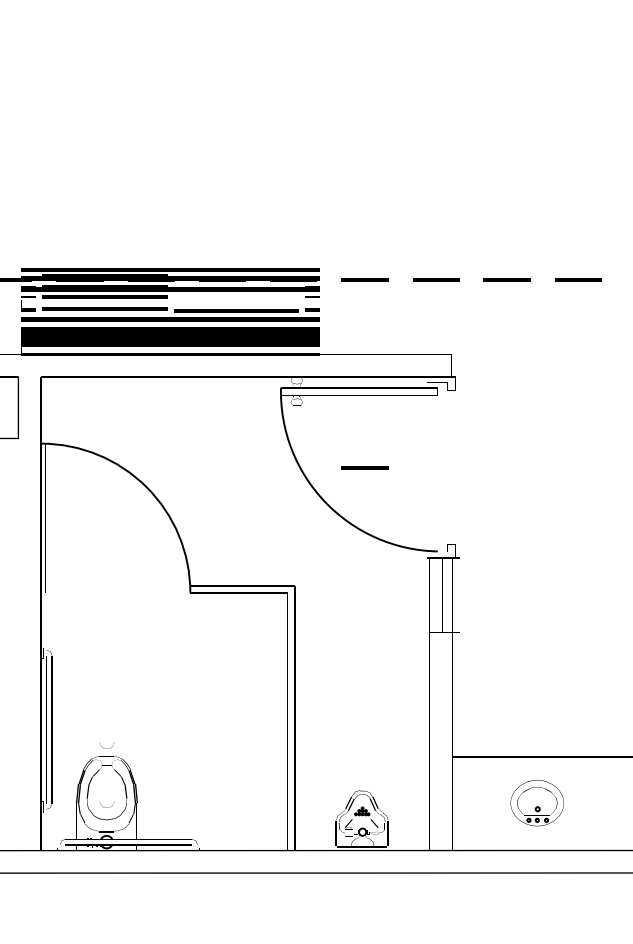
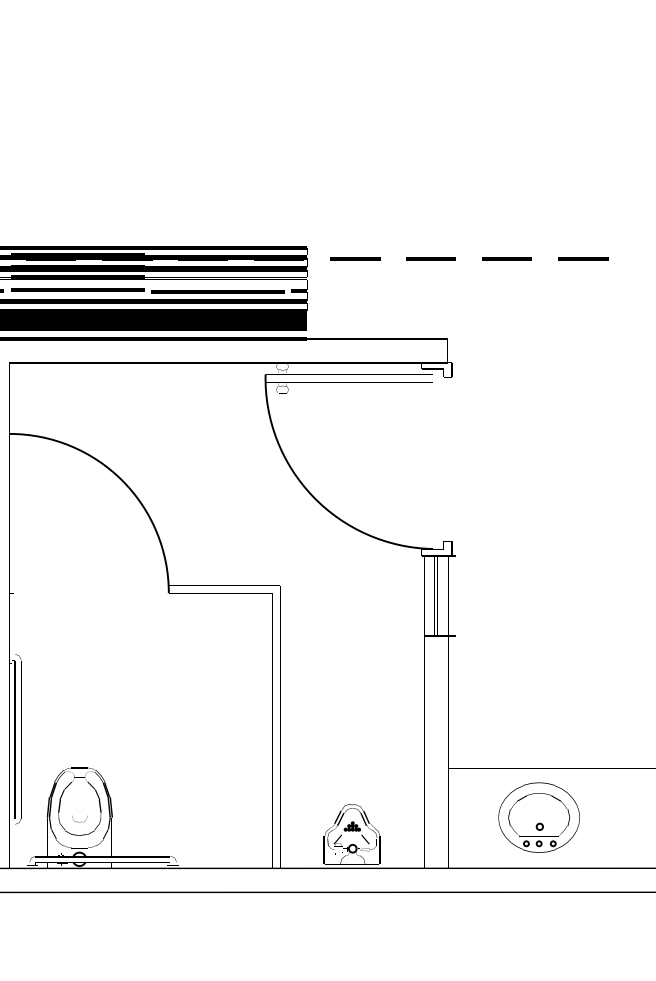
line: (364, 467) -> (354, 459), removed
part: (106, 745) -> (79, 756), removed
part: (537, 803) -> (539, 818), size x1.43

